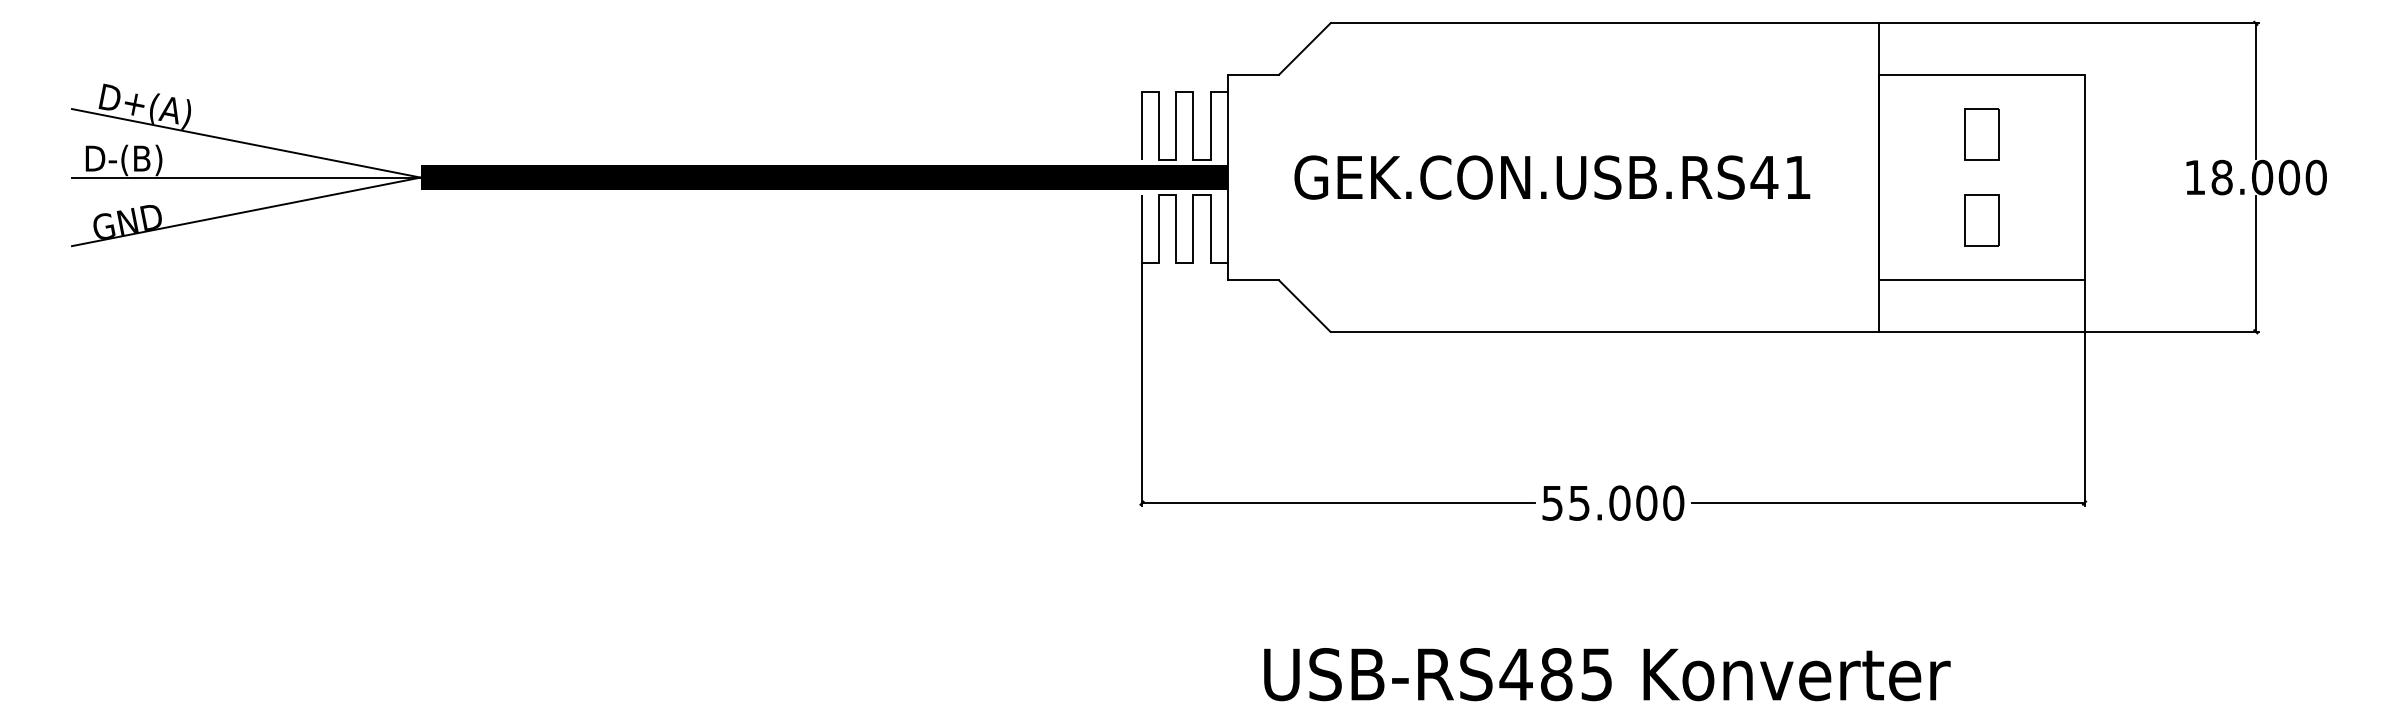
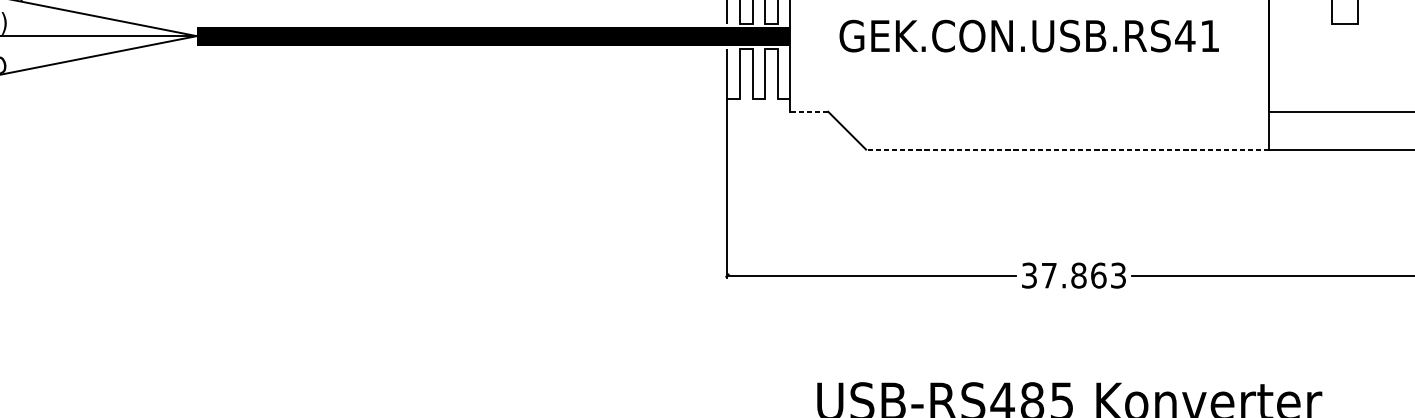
part: (1981, 220) -> (1344, 67), removed
line: (1253, 280) -> (809, 111), solid -> dashed
line: (1604, 331) -> (1067, 149), solid -> dashed
text: (1613, 502) -> (1074, 275), 55.000 -> 37.863

